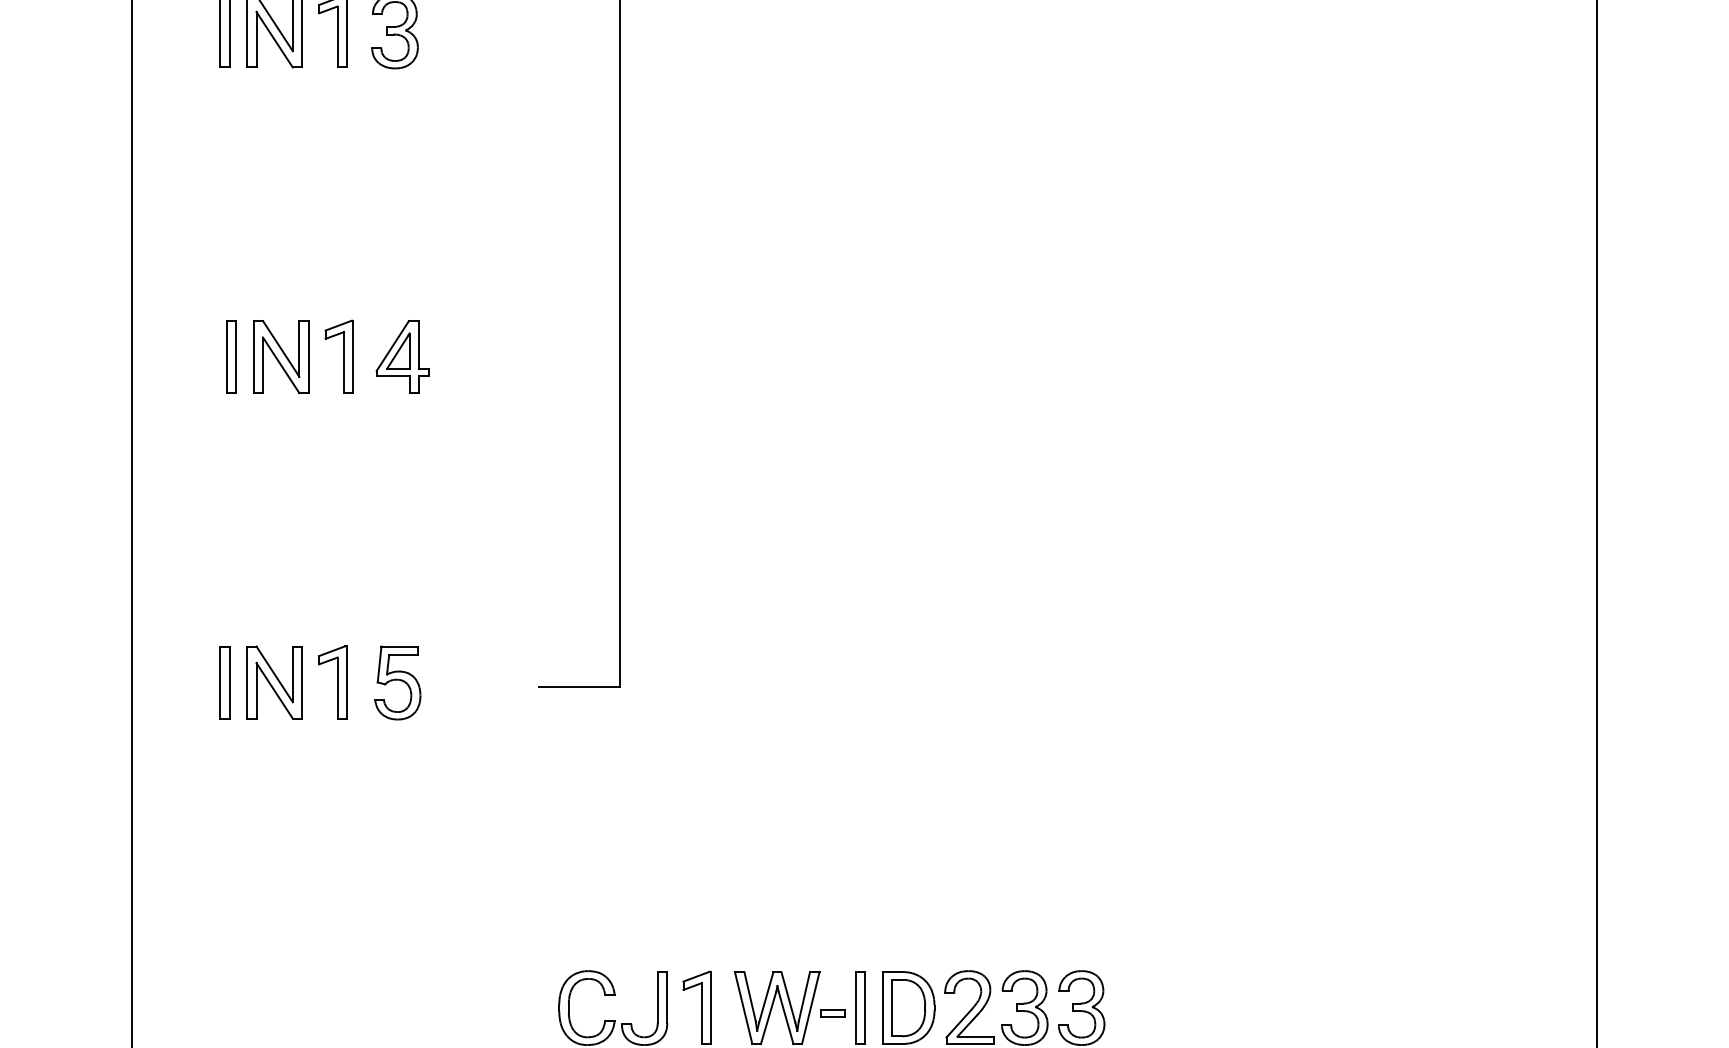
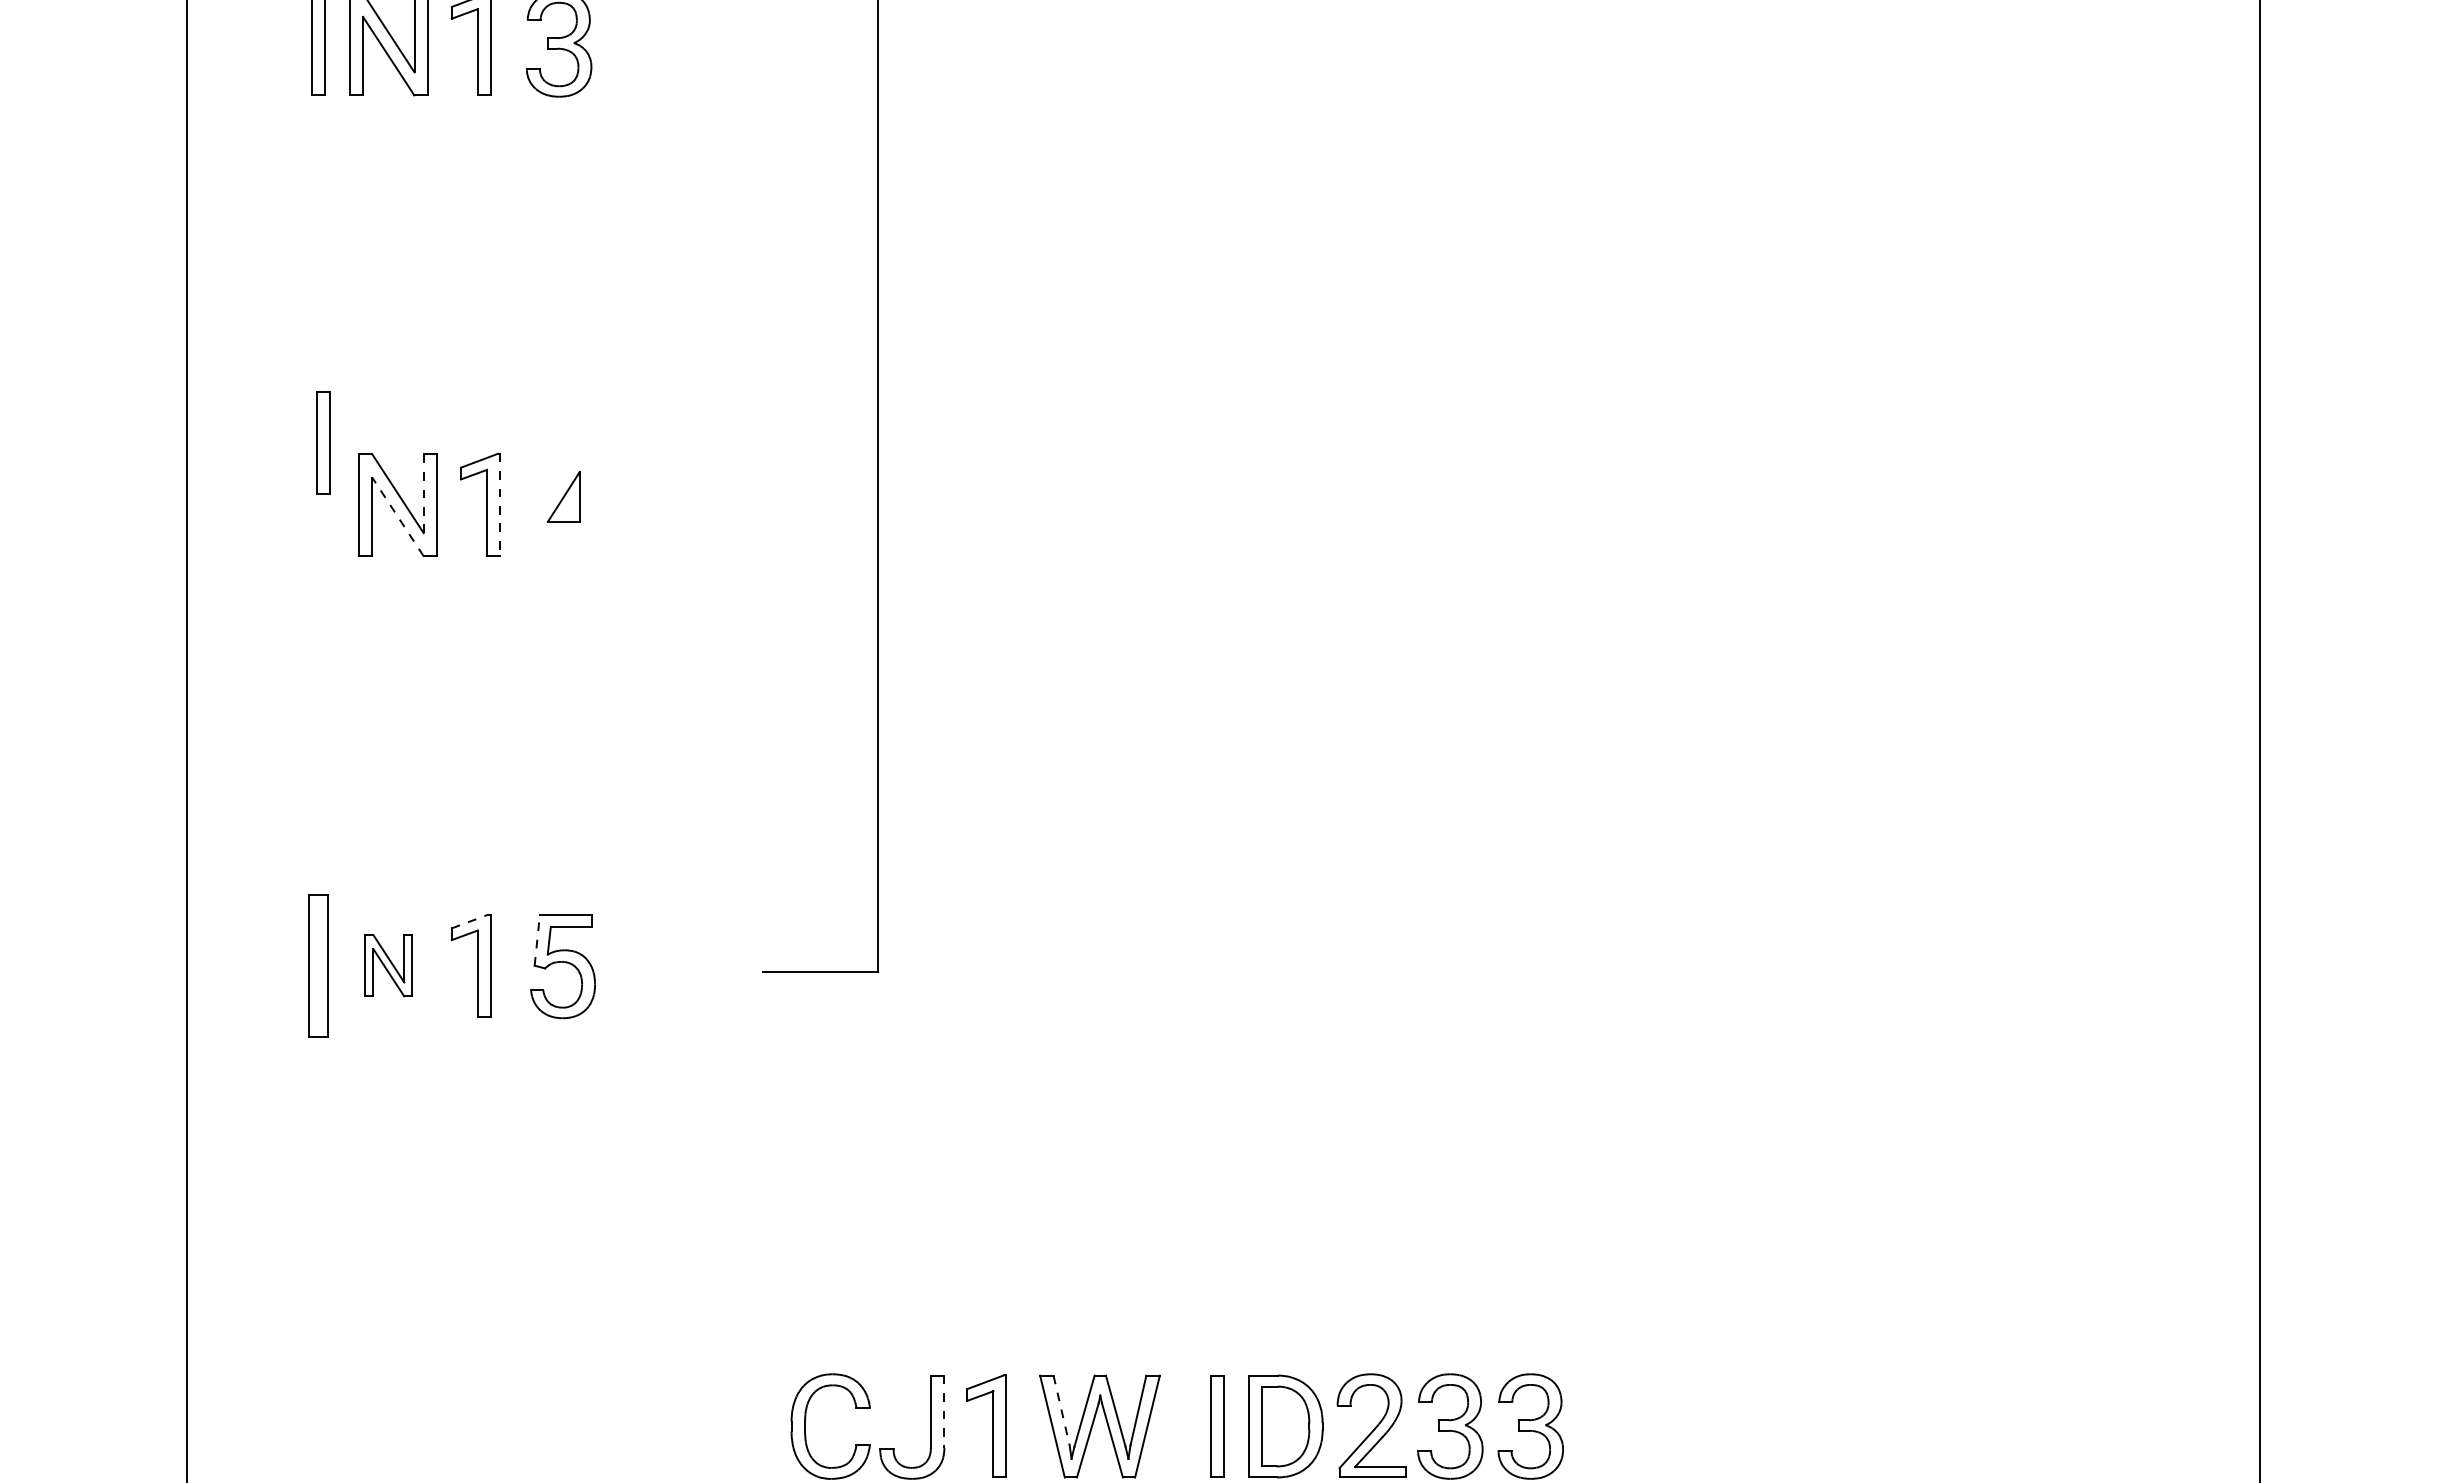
line: (299, 348) -> (423, 493), solid -> dashed
part: (231, 356) -> (323, 442), moved
part: (402, 356) -> (569, 504), removed
line: (353, 357) -> (500, 505), solid -> dashed
line: (280, 365) -> (397, 516), solid -> dashed
line: (332, 651) -> (470, 921), solid -> dashed
line: (379, 664) -> (537, 940), solid -> dashed
part: (225, 682) -> (318, 965), size x1.4
part: (274, 682) -> (388, 965), size x0.6
line: (750, 996) -> (1061, 1410), solid -> dashed
line: (667, 998) -> (944, 1412), solid -> dashed
part: (831, 1013) -> (1177, 1434), removed

